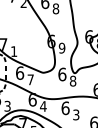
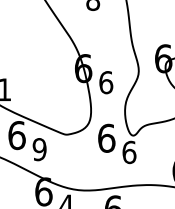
text: (61, 47) -> (104, 81), 9 -> 6
text: (30, 79) -> (39, 148), 7 -> 9
text: (72, 80) -> (128, 151), 8 -> 6

